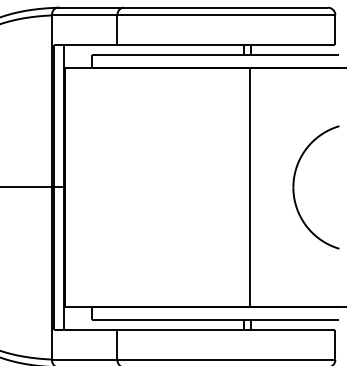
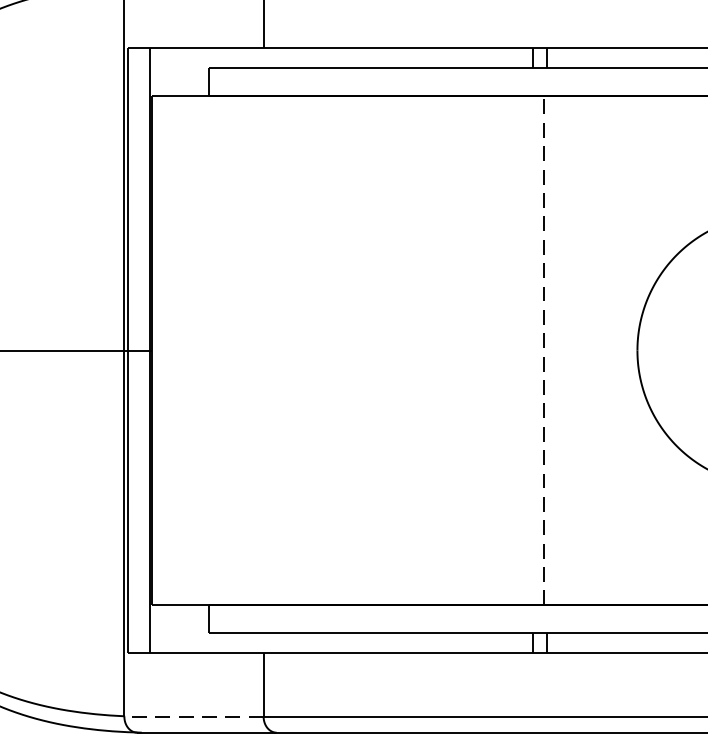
line: (249, 187) -> (544, 350), solid -> dashed
line: (84, 359) -> (193, 716), solid -> dashed

